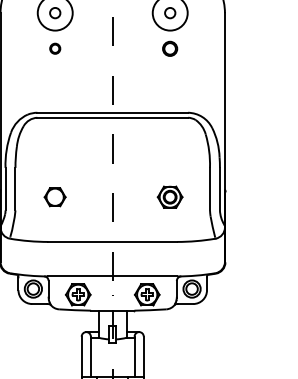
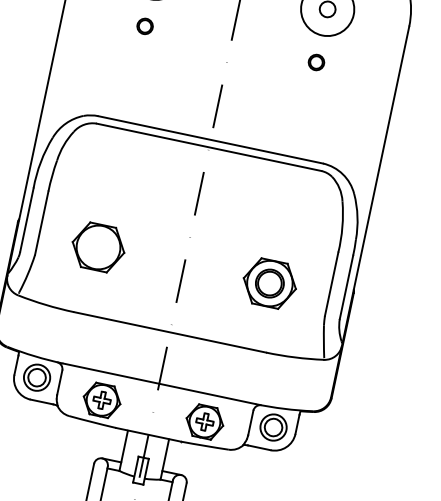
part: (170, 48) -> (316, 62), size x0.71
part: (54, 197) -> (97, 247), size x1.67
part: (169, 197) -> (268, 283), size x1.43

